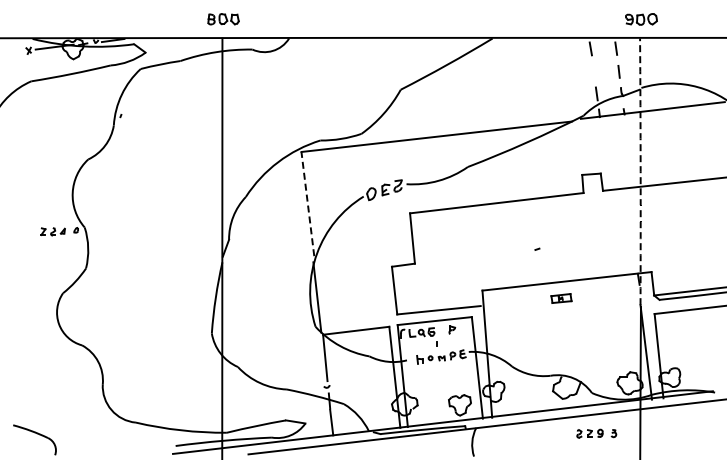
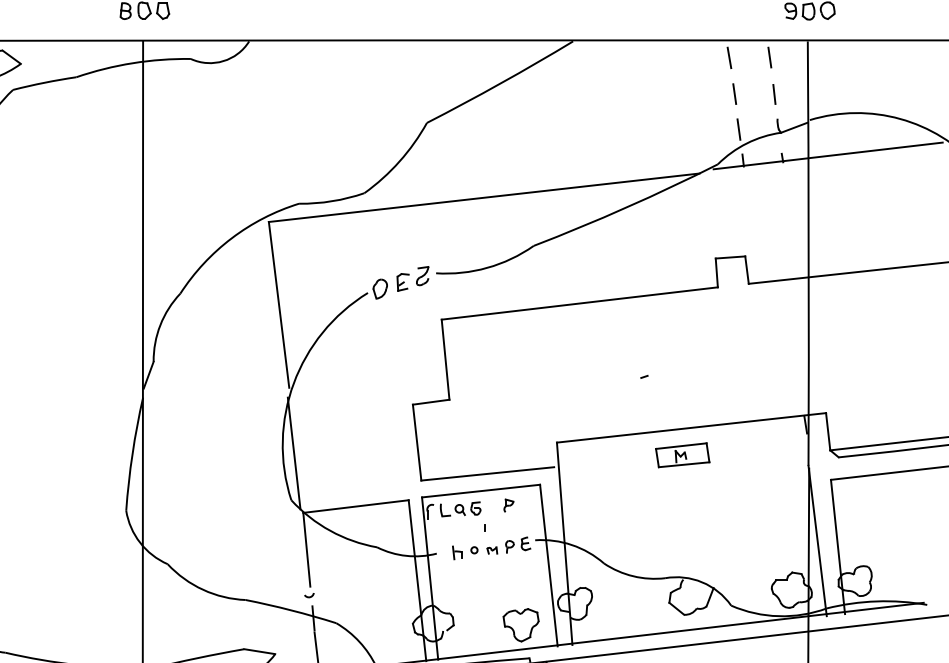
line: (593, 71) -> (733, 93), added
arc: (640, 171) -> (808, 253), dashed -> solid
line: (307, 203) -> (278, 303), dashed -> solid
part: (561, 298) -> (682, 455), size x1.67

